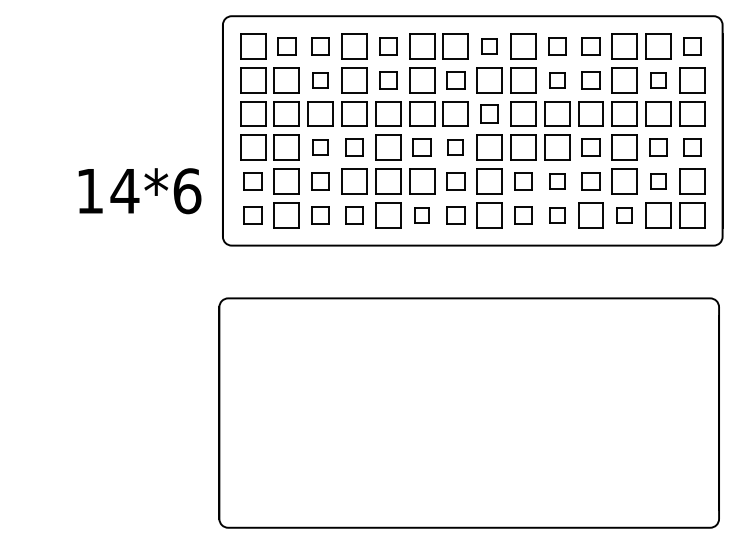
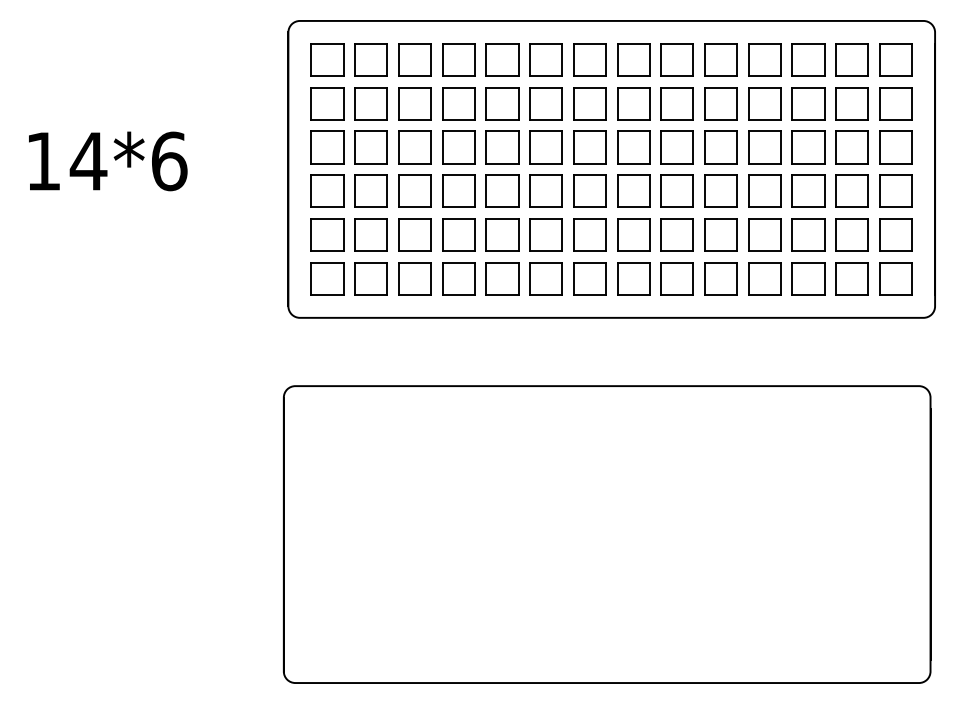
part: (286, 45) -> (370, 59), size x1.43
part: (320, 45) -> (414, 59), size x1.43
part: (388, 45) -> (502, 59), size x1.43
part: (489, 45) -> (633, 59), size x1.67
part: (556, 45) -> (720, 59), size x1.43
part: (590, 45) -> (764, 59), size x1.43
part: (692, 45) -> (895, 59), size x1.43
part: (320, 79) -> (414, 103), size x1.67
part: (388, 79) -> (502, 103), size x1.43
part: (455, 79) -> (589, 103), size x1.43
part: (556, 79) -> (720, 103), size x1.67
part: (590, 79) -> (764, 103), size x1.43
part: (658, 79) -> (851, 103), size x1.67
part: (489, 113) -> (633, 147), size x1.43
part: (320, 147) -> (414, 190), size x1.67
part: (354, 147) -> (458, 190), size x1.43
part: (421, 147) -> (545, 190), size x1.43
part: (455, 147) -> (589, 190), size x1.67
part: (590, 147) -> (764, 190), size x1.43
part: (658, 147) -> (851, 190), size x1.43
part: (692, 147) -> (895, 190), size x1.43
part: (253, 181) -> (327, 234), size x1.43
part: (320, 181) -> (414, 234), size x1.43
part: (455, 181) -> (589, 234), size x1.43
part: (522, 181) -> (676, 234), size x1.43
part: (556, 181) -> (720, 234), size x1.67
part: (590, 181) -> (764, 234), size x1.43
part: (658, 181) -> (851, 234), size x1.67
text: (140, 191) -> (108, 161), moved
part: (253, 215) -> (327, 278), size x1.43
part: (320, 215) -> (414, 278), size x1.43
part: (354, 215) -> (458, 278), size x1.43
part: (421, 215) -> (545, 278), size x1.67
part: (455, 215) -> (589, 278), size x1.43
part: (522, 215) -> (676, 278), size x1.43
part: (556, 215) -> (720, 278), size x1.67
part: (624, 215) -> (808, 278), size x1.67

